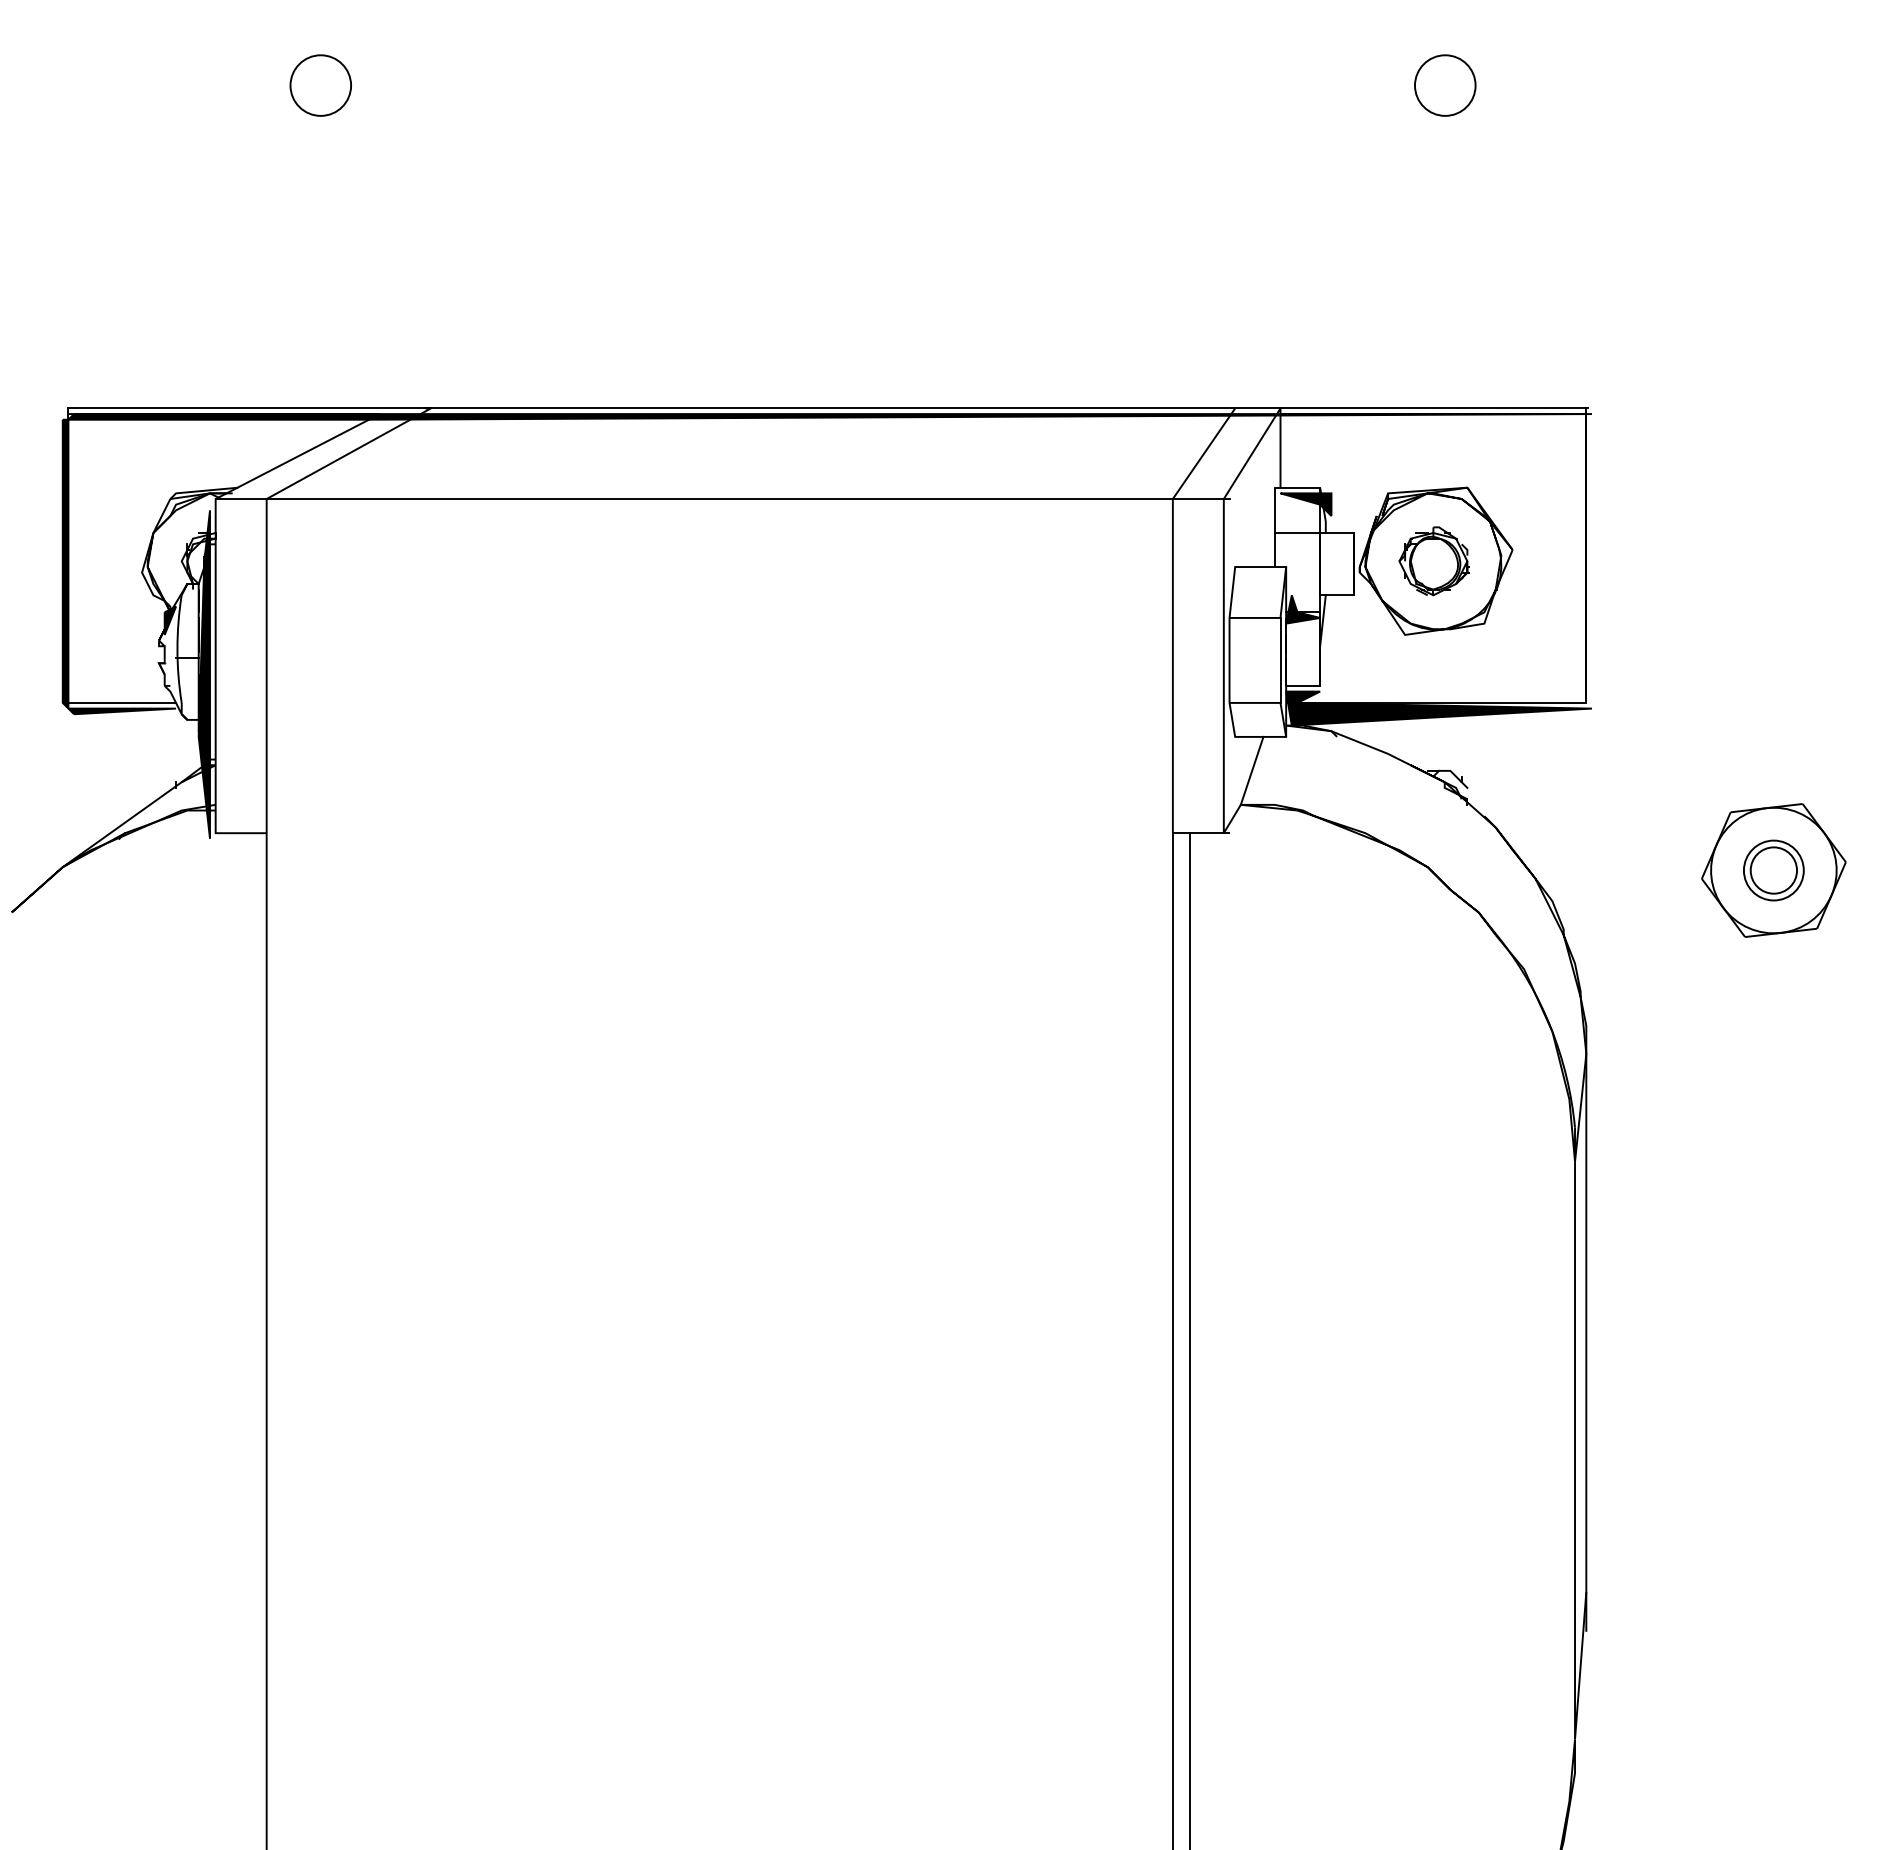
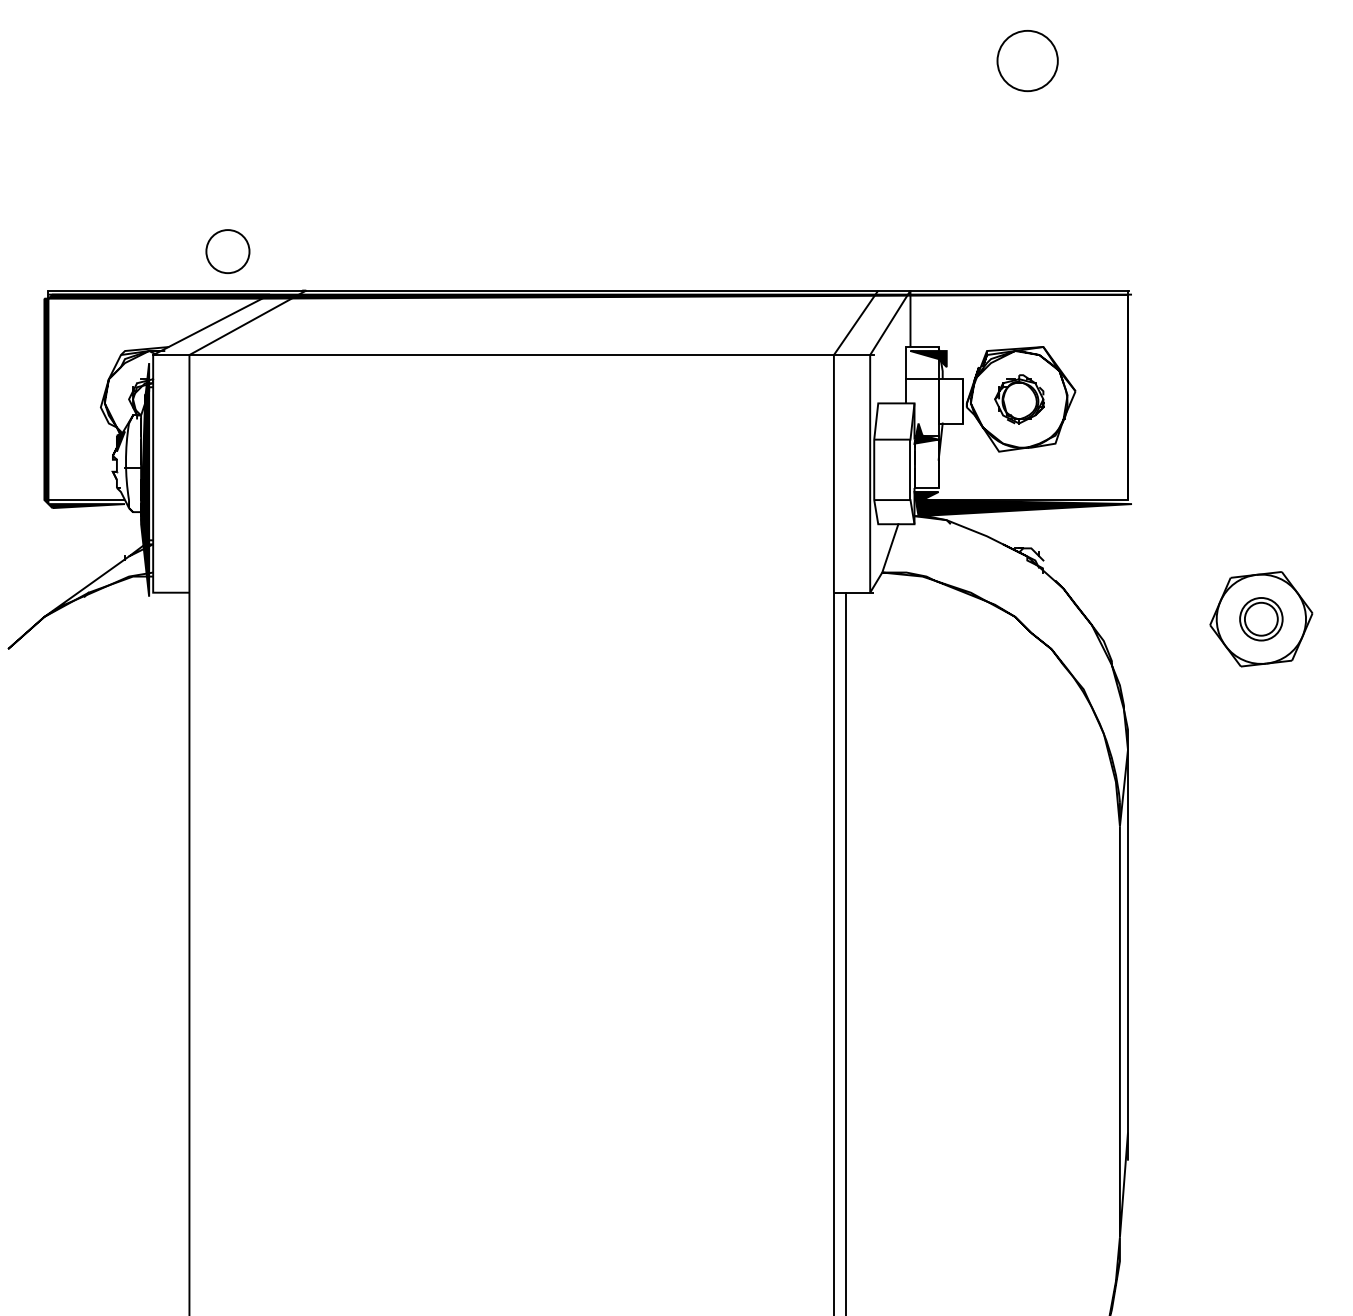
circle: (320, 85) -> (227, 251), moved
circle: (1444, 85) -> (1027, 60), size x1.4

